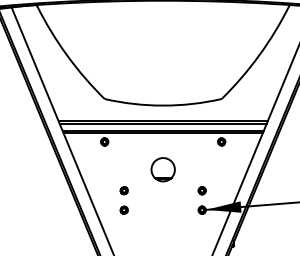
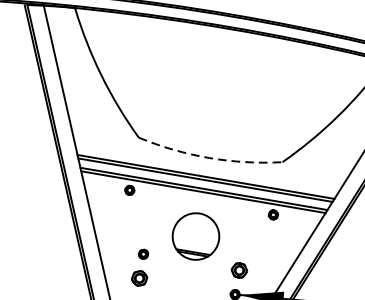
arc: (163, 105) -> (209, 157), solid -> dashed
part: (162, 169) -> (194, 236), size x1.6
part: (201, 190) -> (238, 270), size x1.6
part: (123, 209) -> (138, 277), size x1.6

